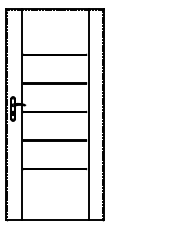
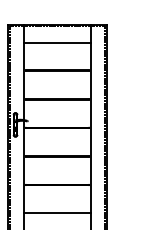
line: (54, 26) -> (56, 42), added
line: (54, 197) -> (56, 213), added

